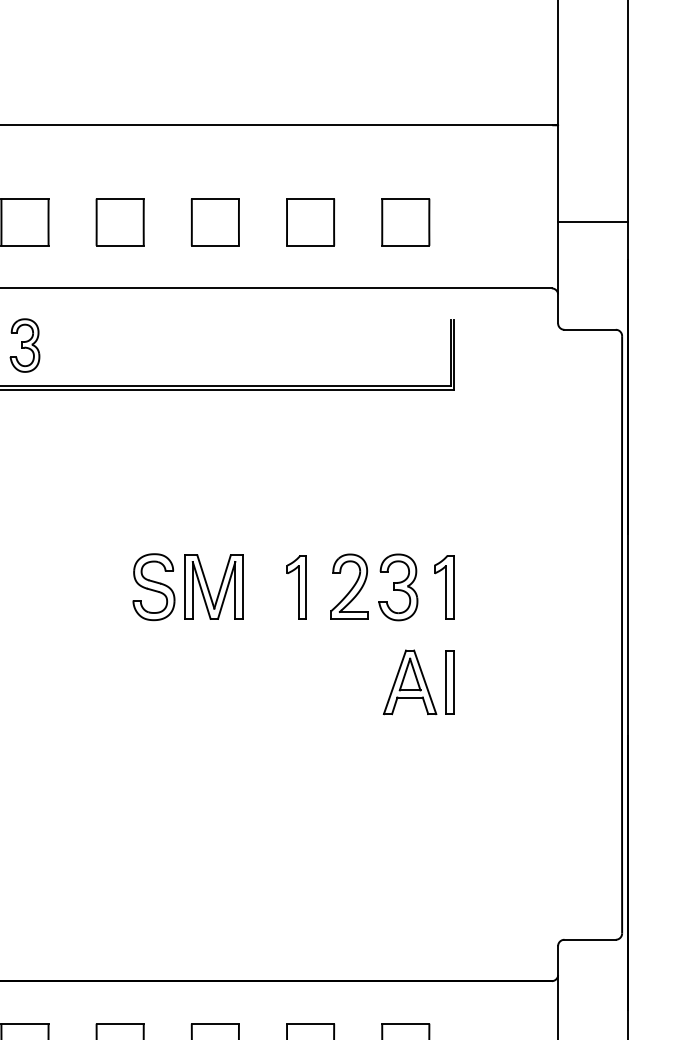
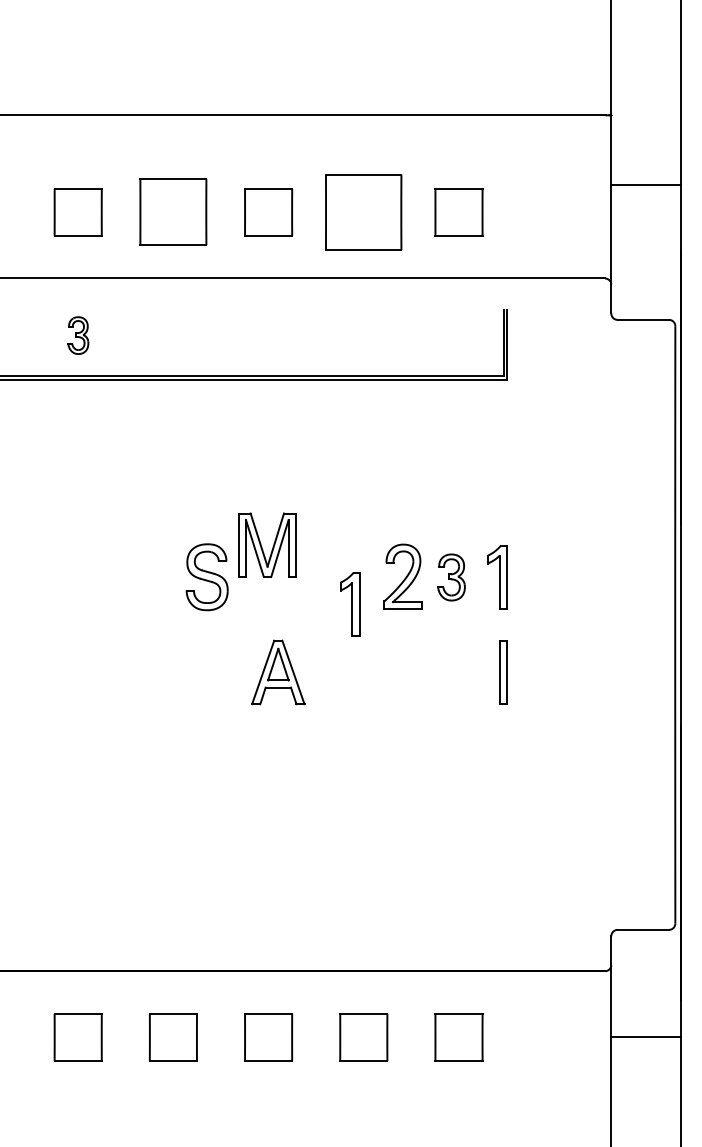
part: (120, 222) -> (173, 212), size x1.4
part: (310, 222) -> (363, 212), size x1.6
line: (593, 222) -> (646, 185), moved
part: (25, 345) -> (78, 335), size x0.7
part: (214, 586) -> (267, 544), moved
part: (297, 587) -> (350, 604), moved
part: (398, 587) -> (451, 577), size x0.7
part: (410, 682) -> (278, 672), moved

